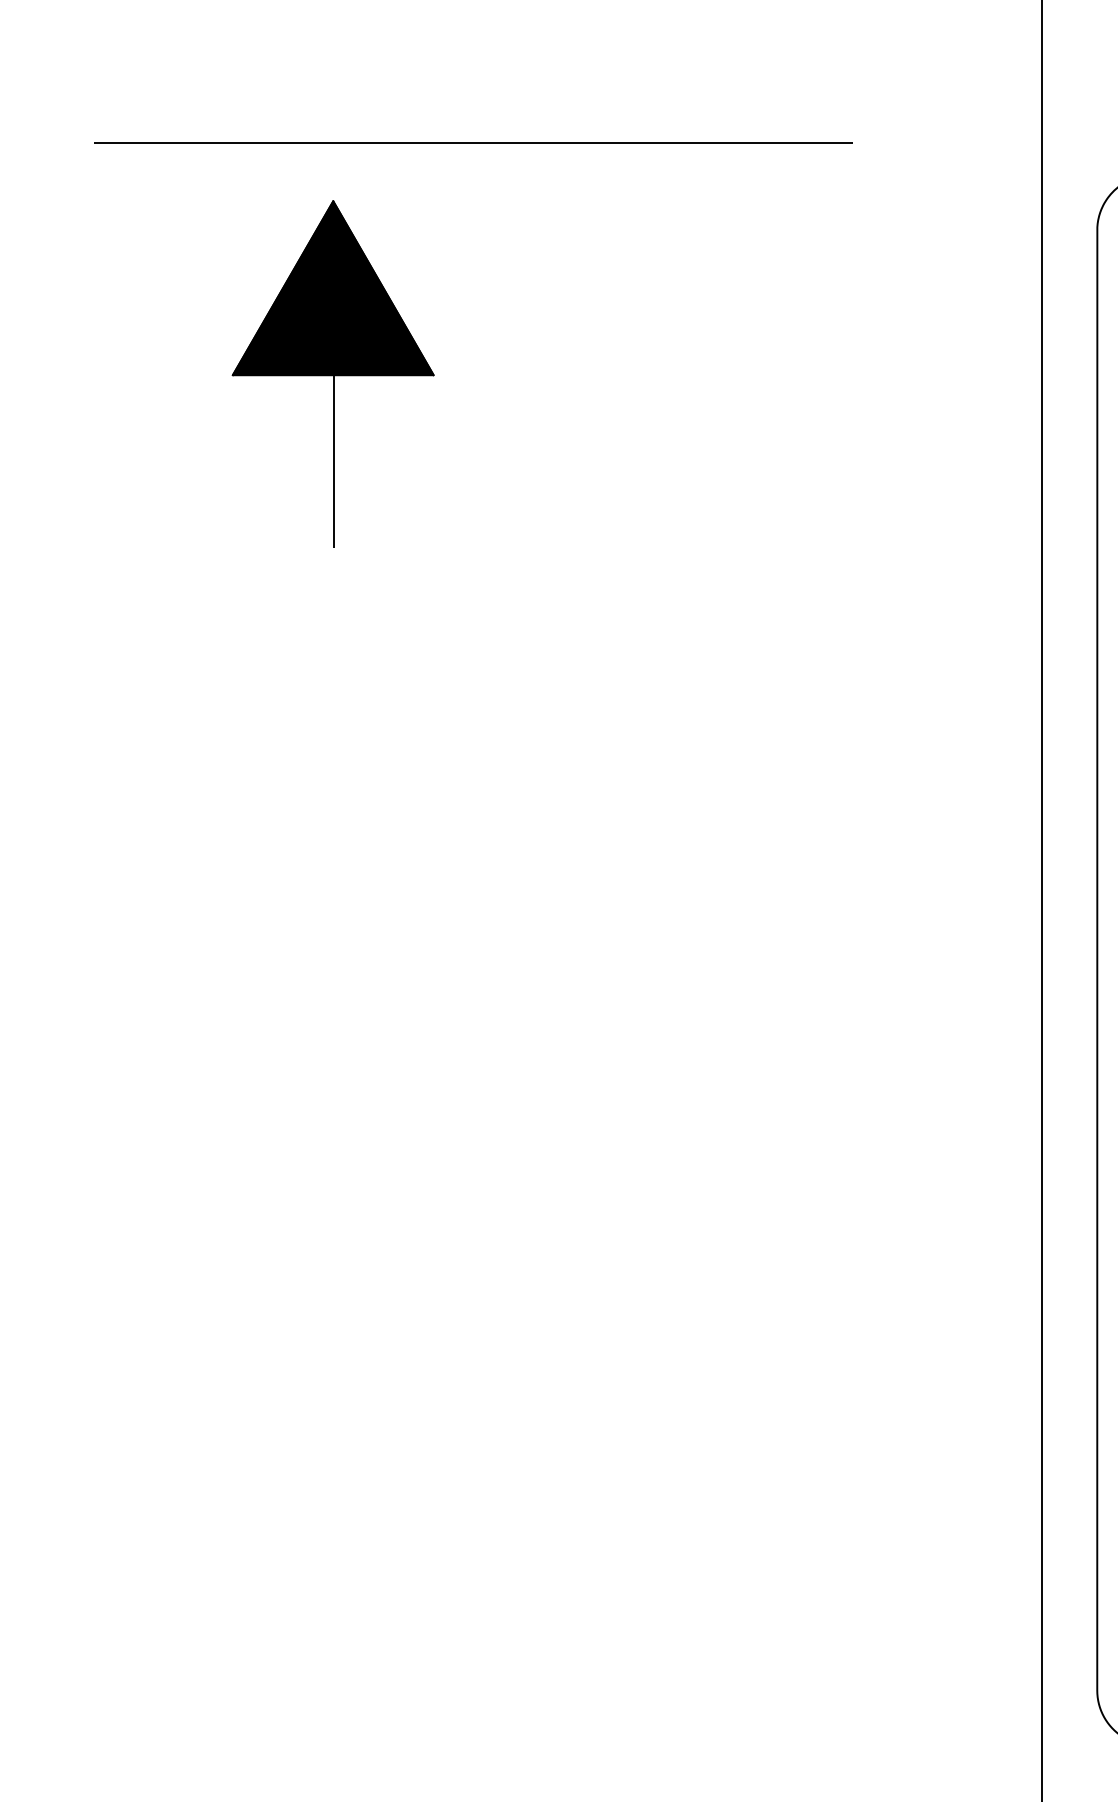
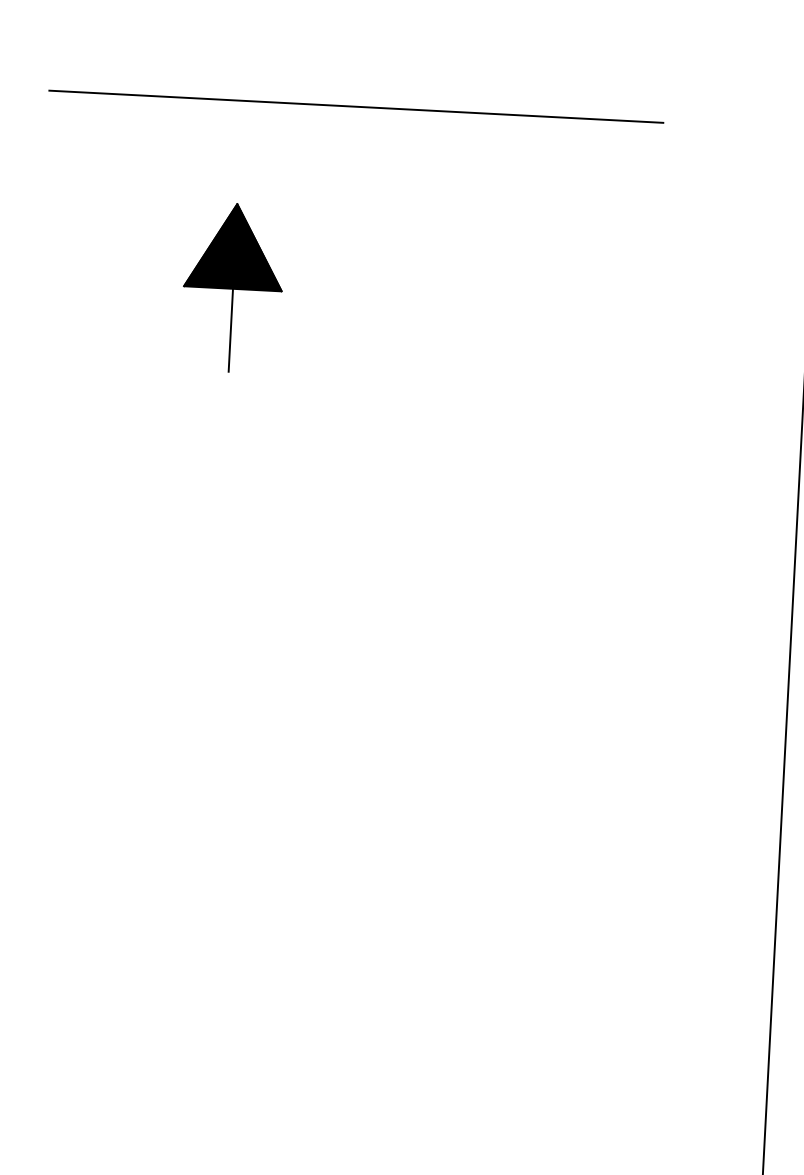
part: (332, 373) -> (232, 287), size x0.6

